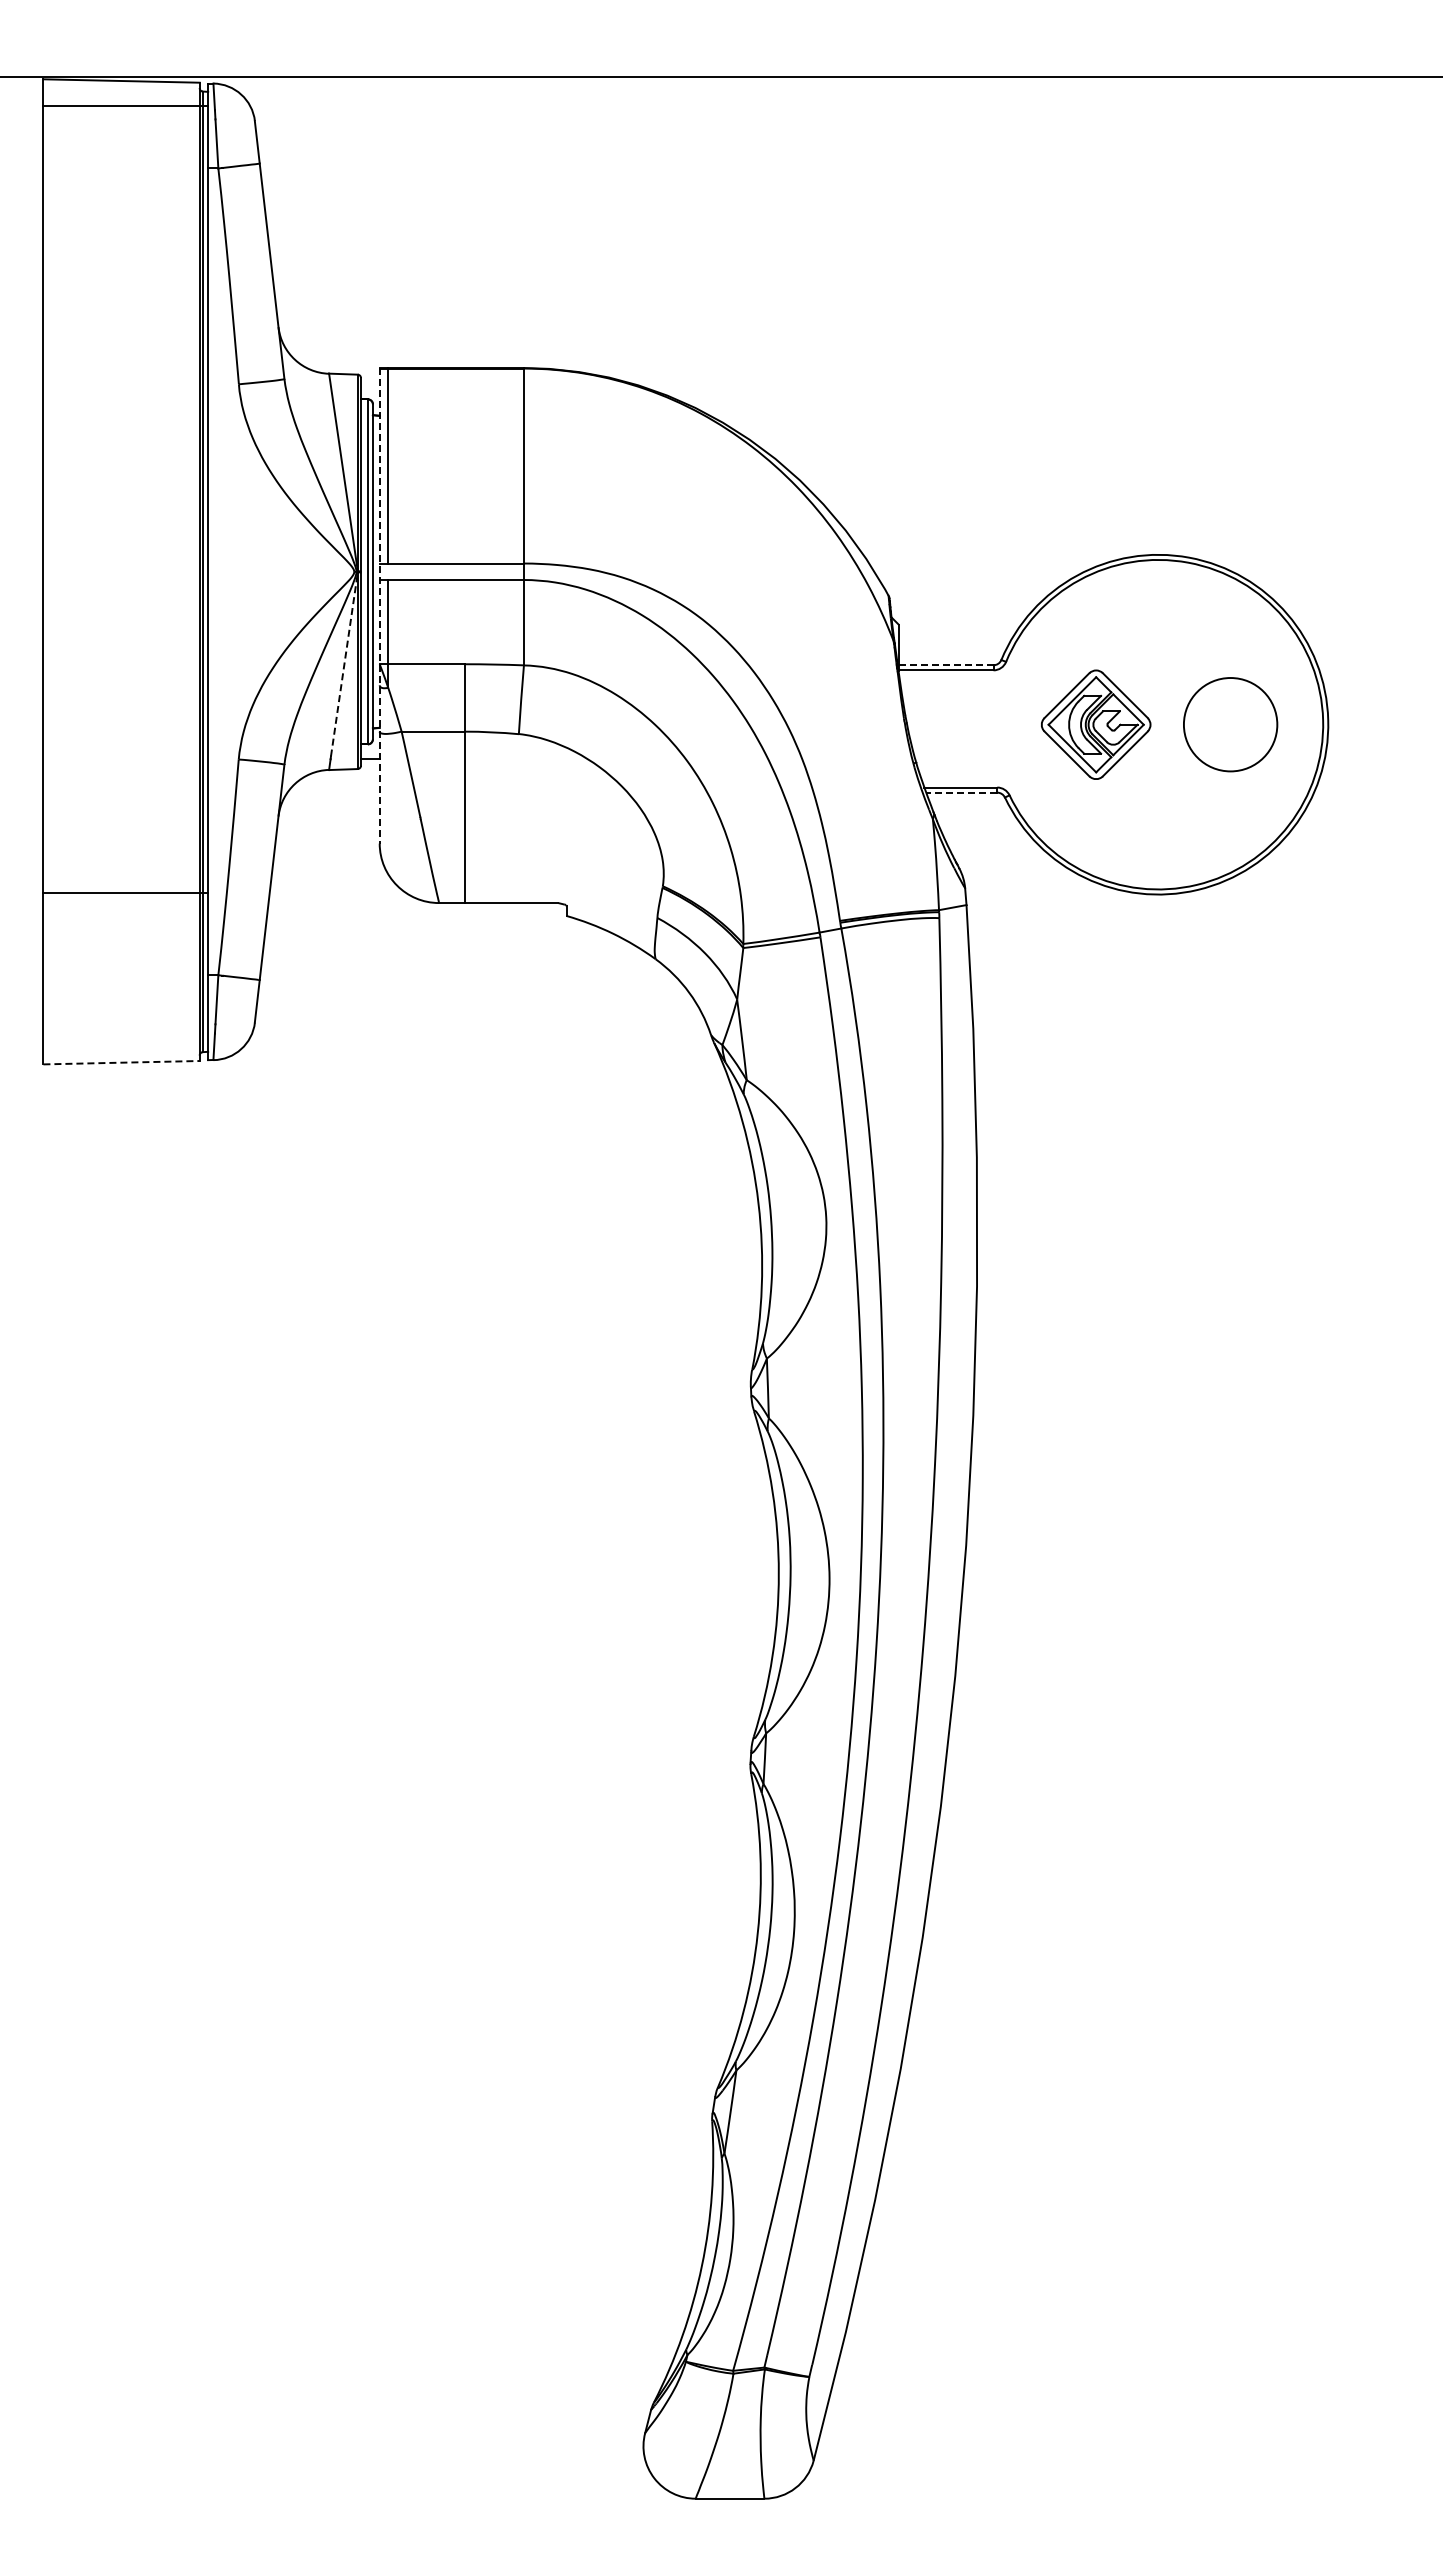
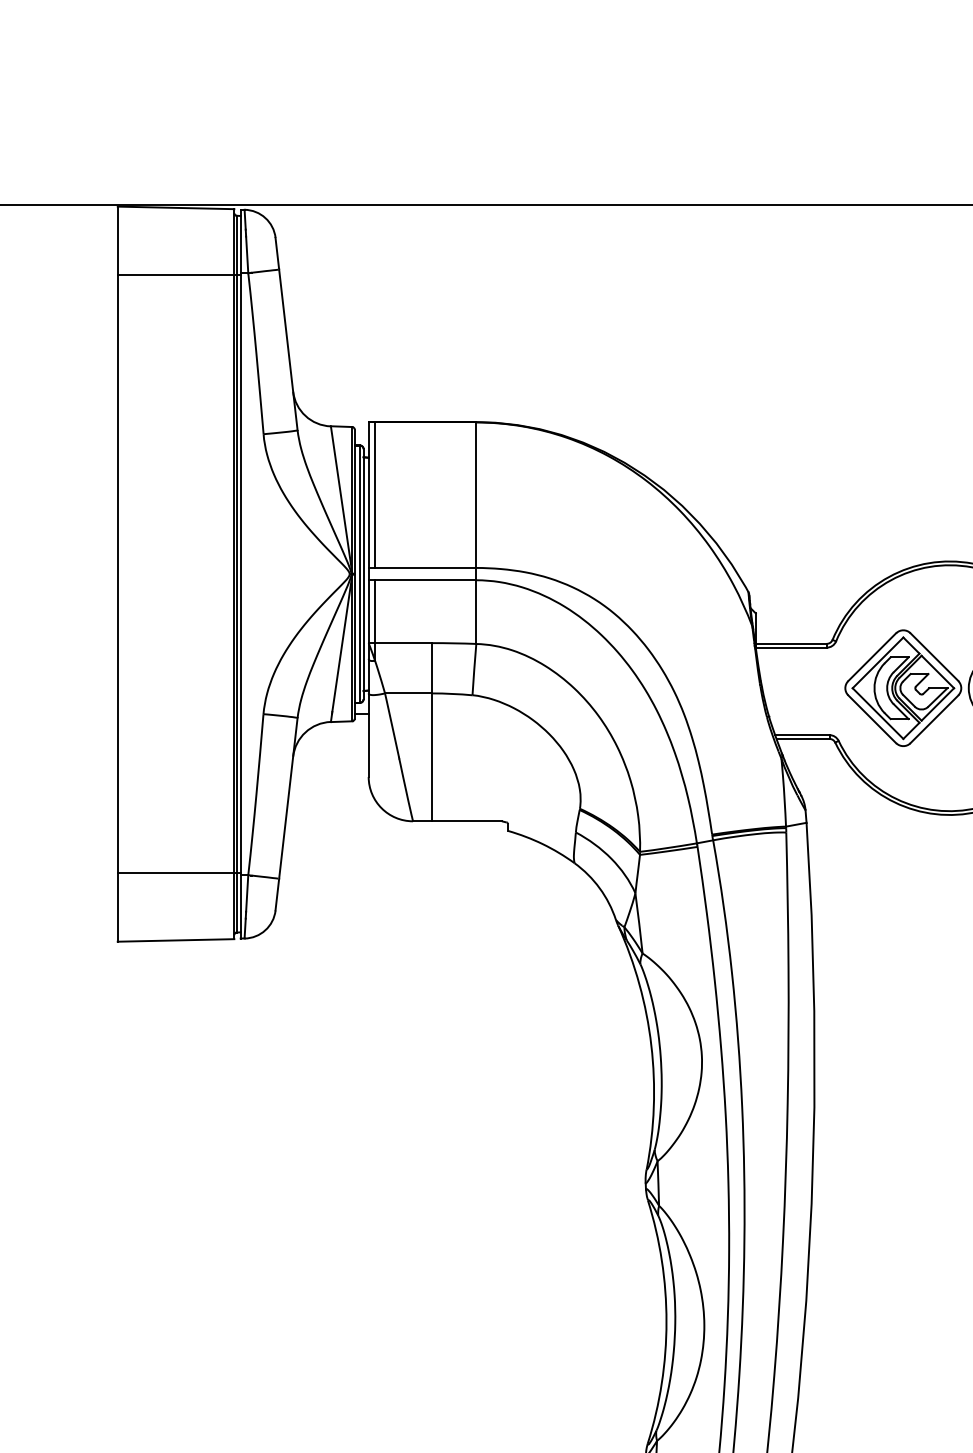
line: (125, 106) -> (178, 275), moved
line: (379, 605) -> (368, 599), dashed -> solid
line: (344, 664) -> (342, 643), dashed -> solid
line: (946, 665) -> (791, 644), dashed -> solid
part: (1095, 724) -> (902, 688), size x1.43
line: (961, 792) -> (802, 738), dashed -> solid
line: (125, 892) -> (178, 873), moved
line: (122, 1062) -> (176, 940), dashed -> solid

